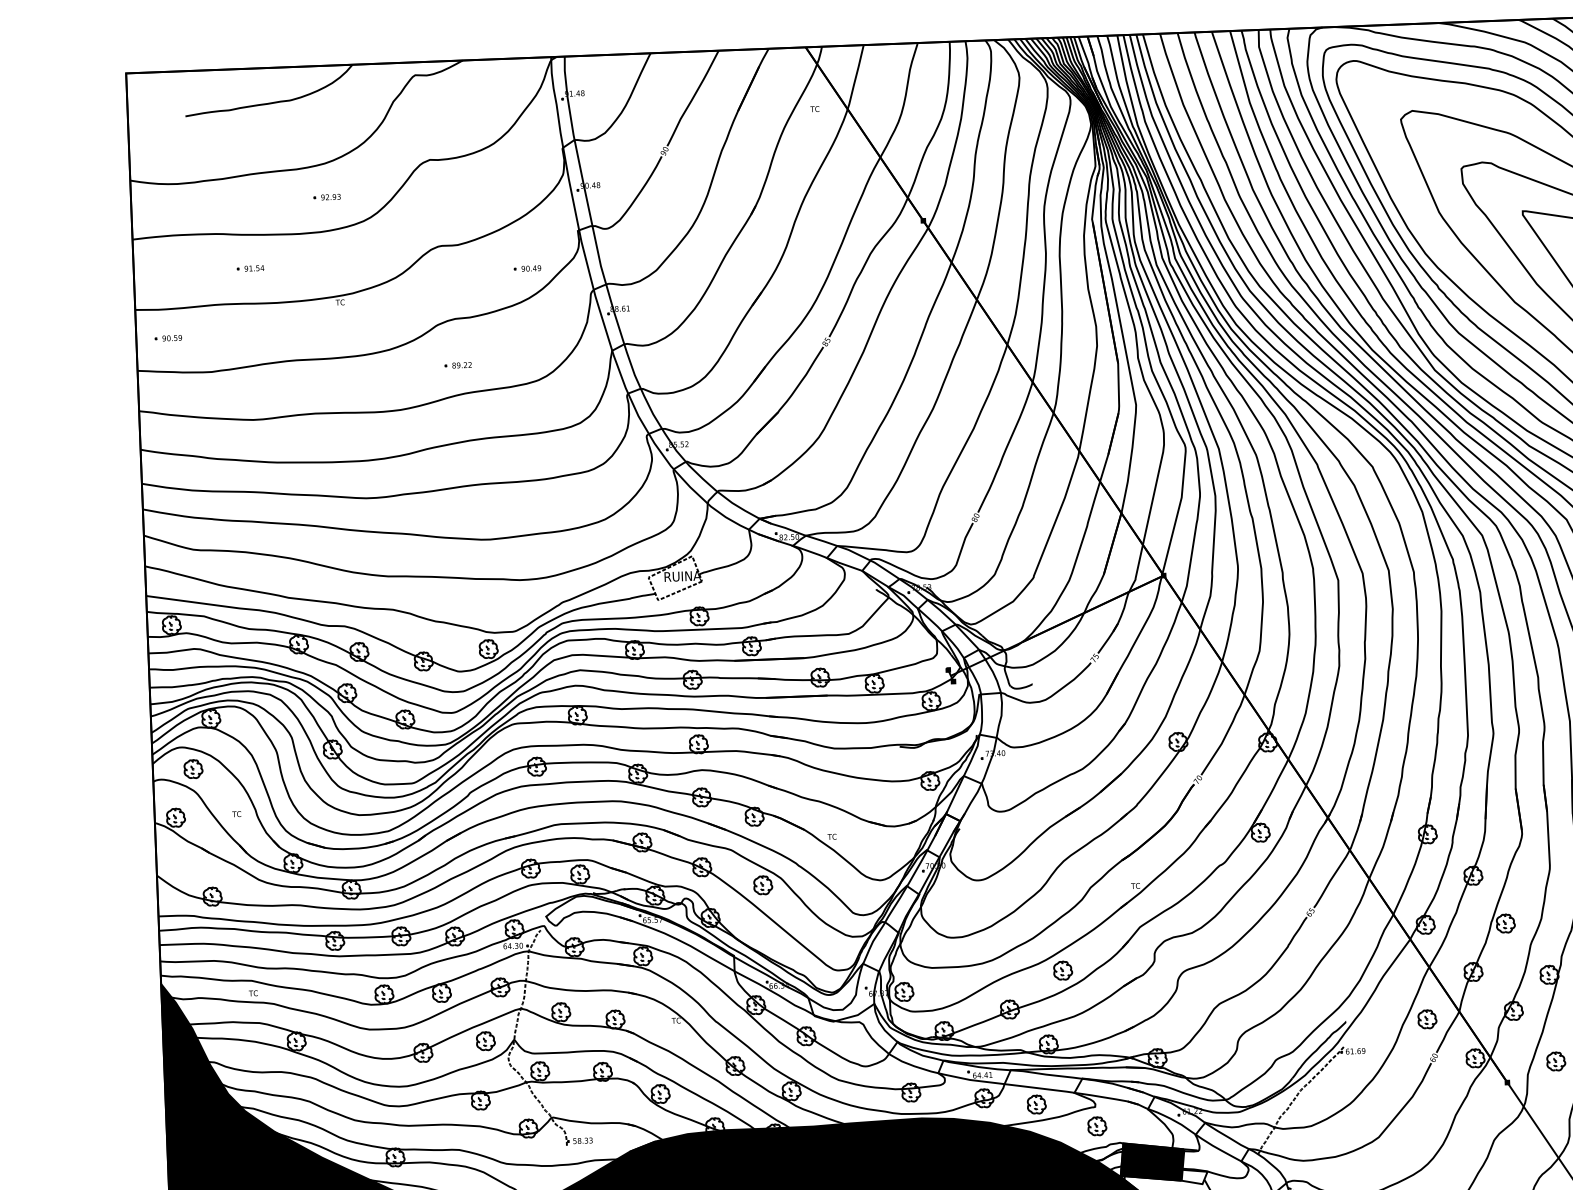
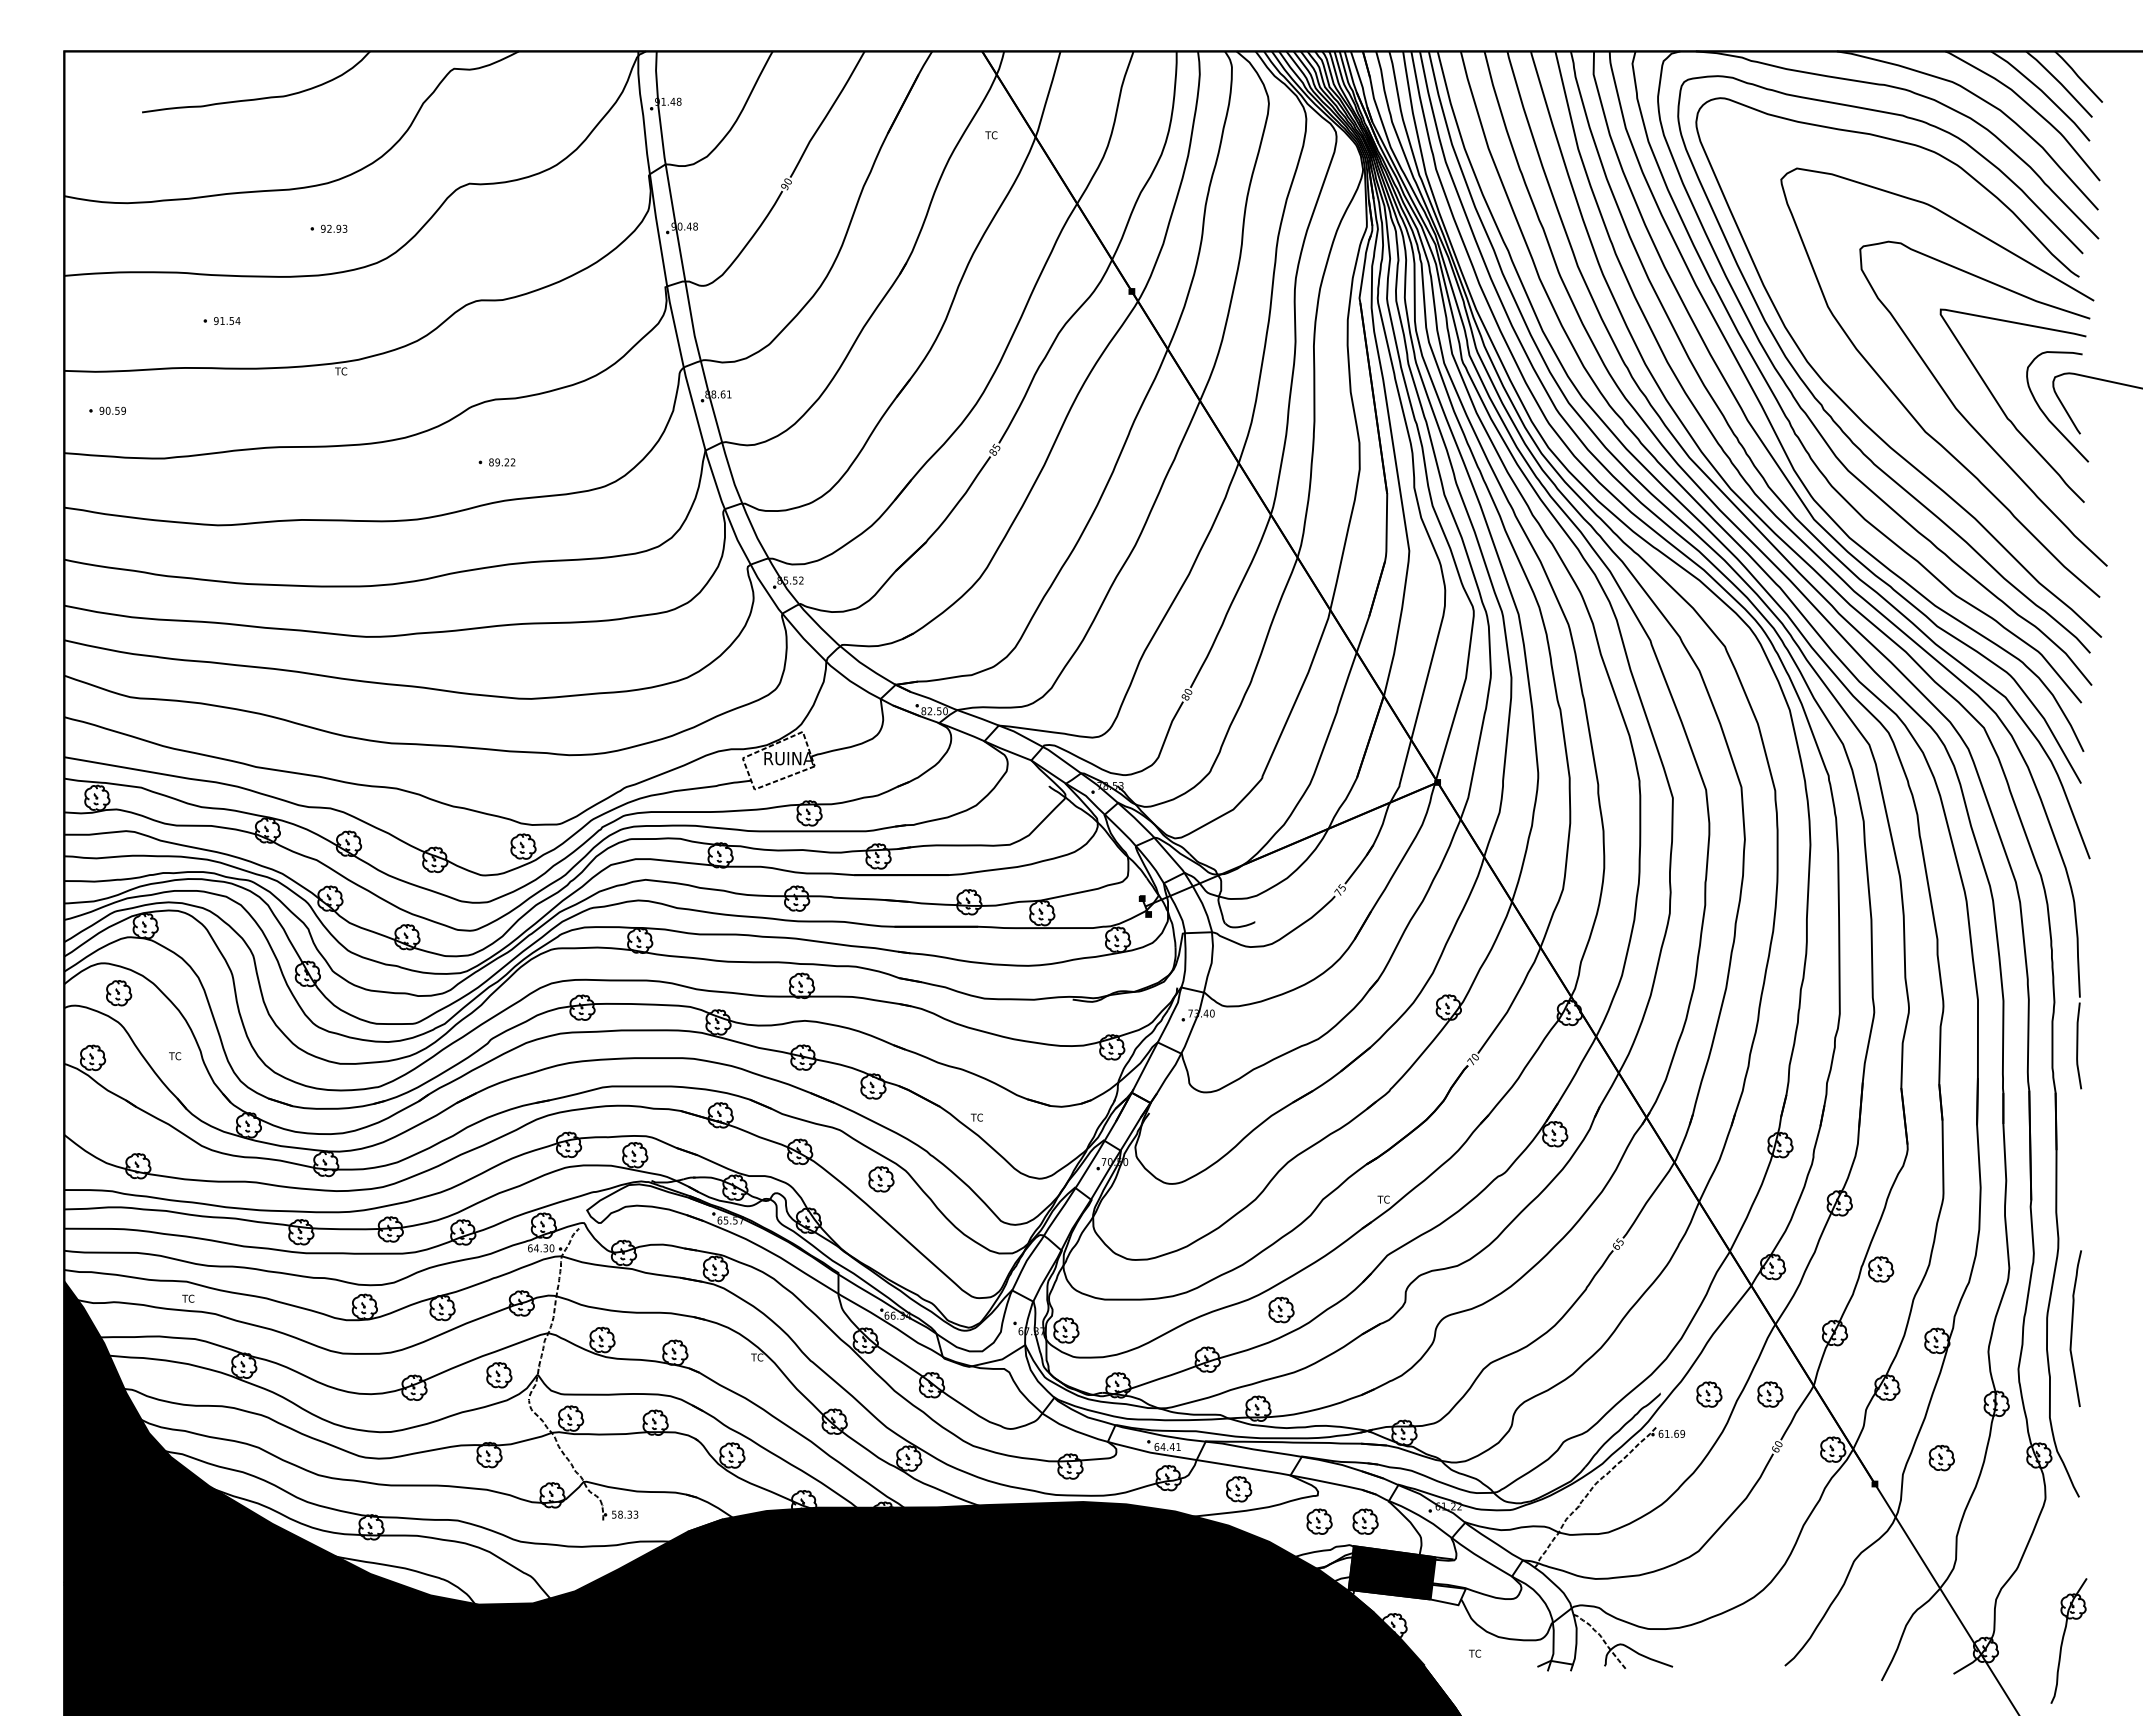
part: (527, 268) -> (595, 335), removed
part: (1382, 1021) -> (1709, 1394), added
part: (1131, 1124) -> (1365, 1521), added

